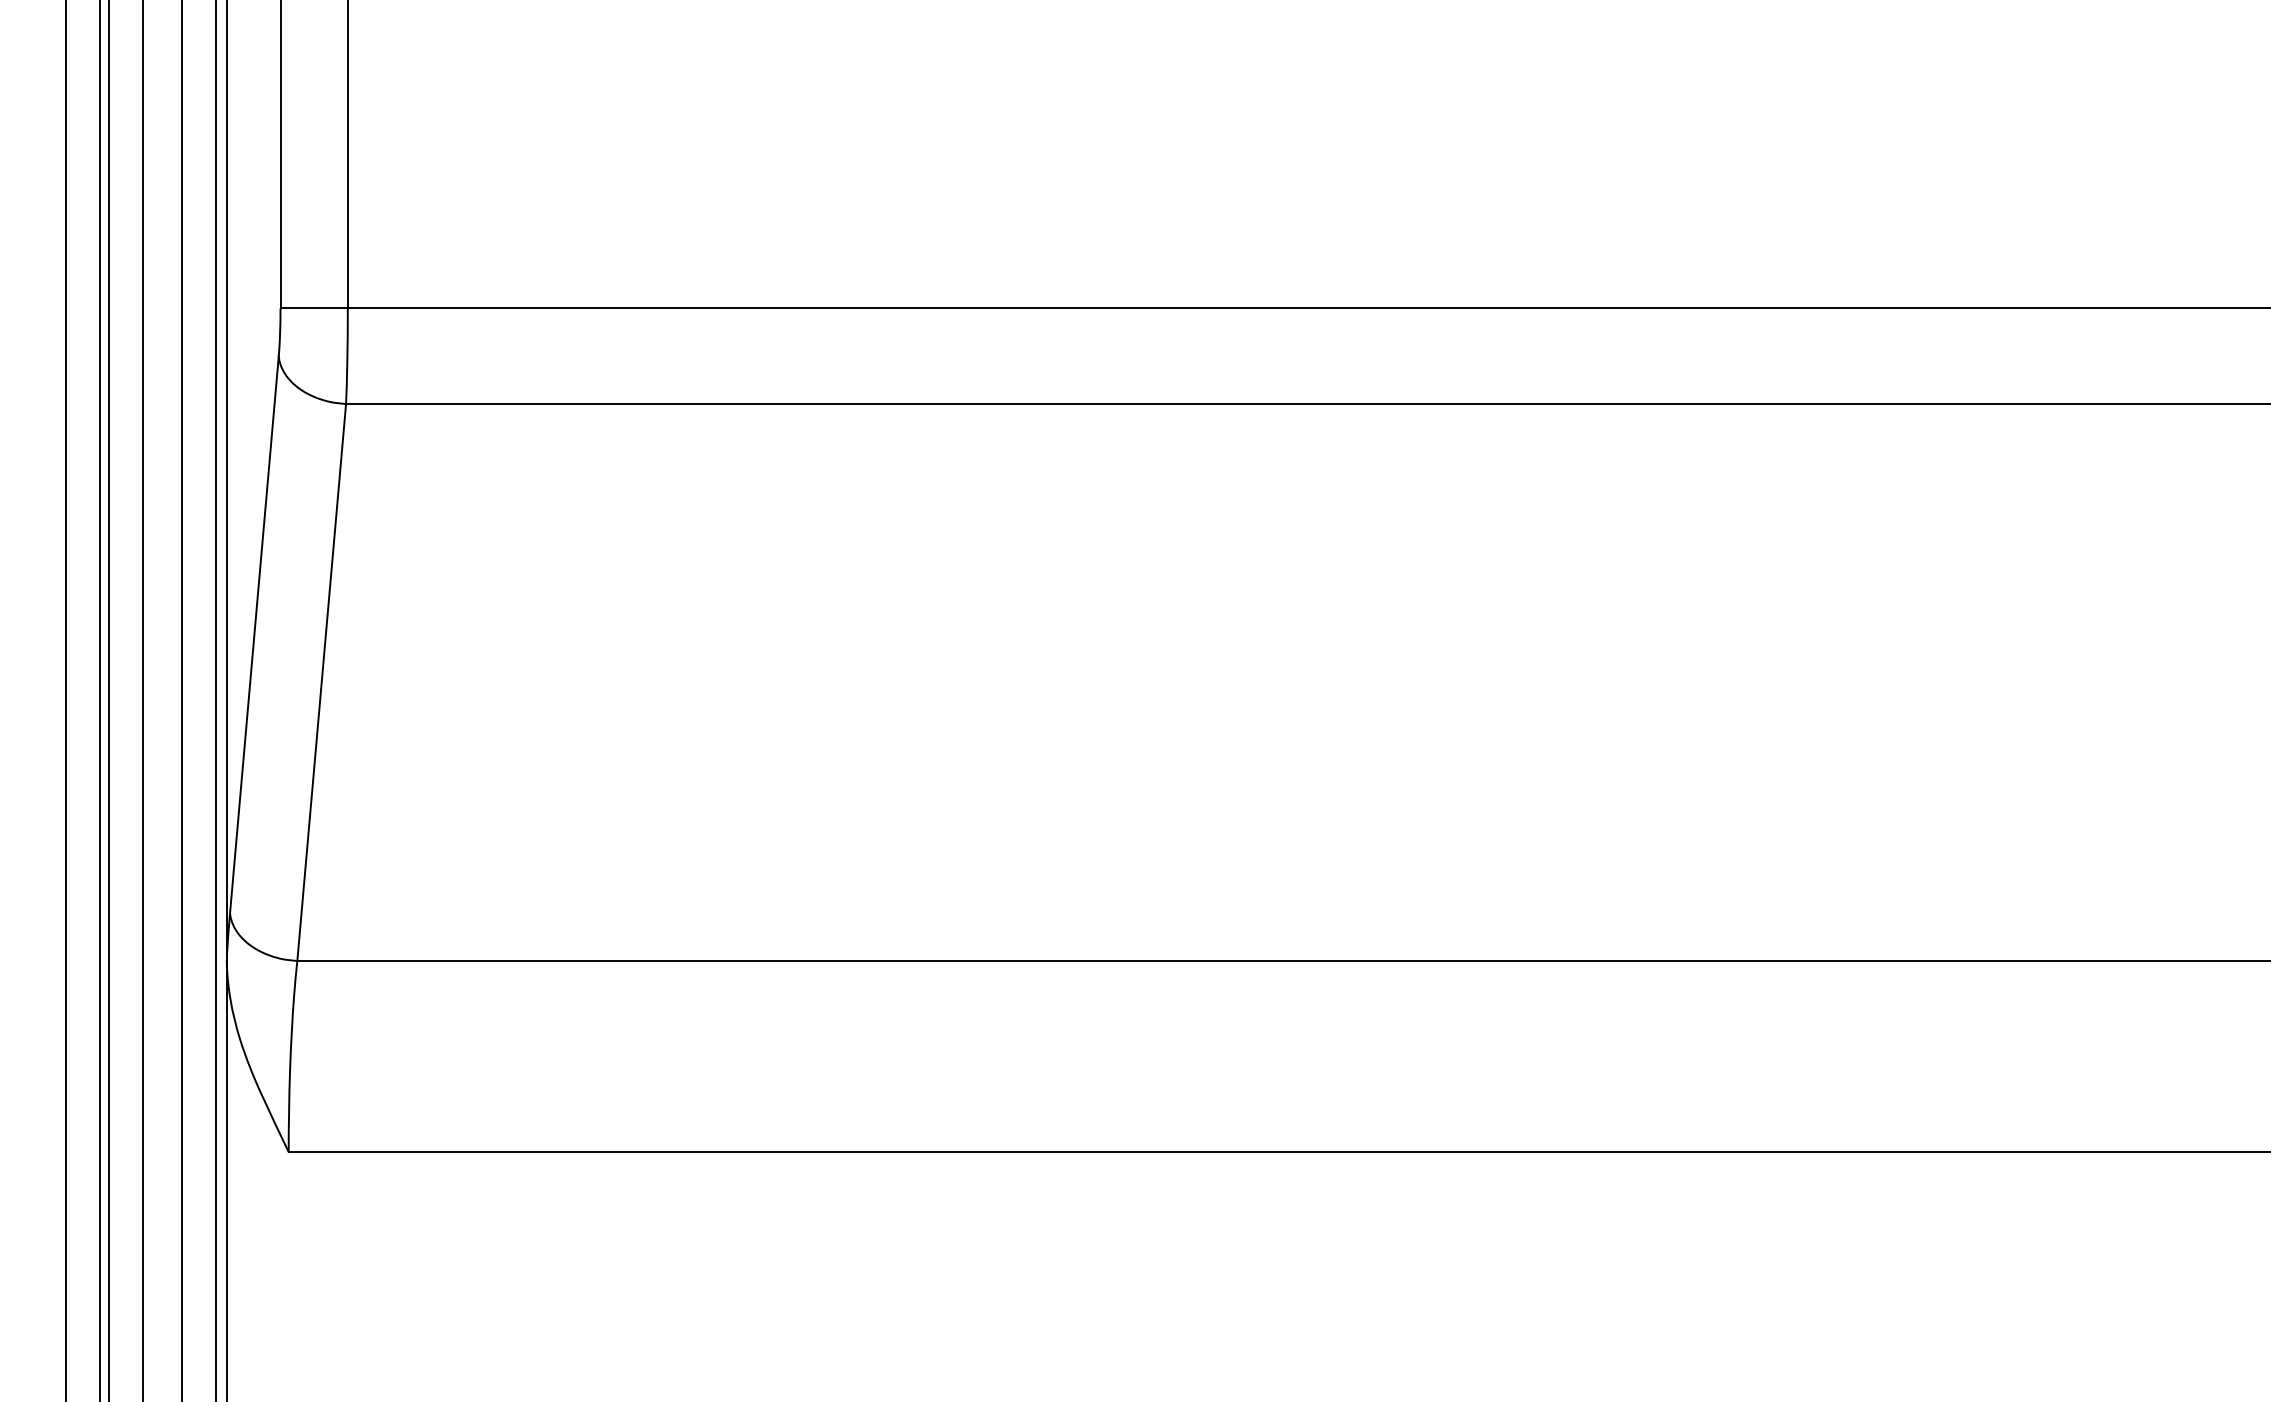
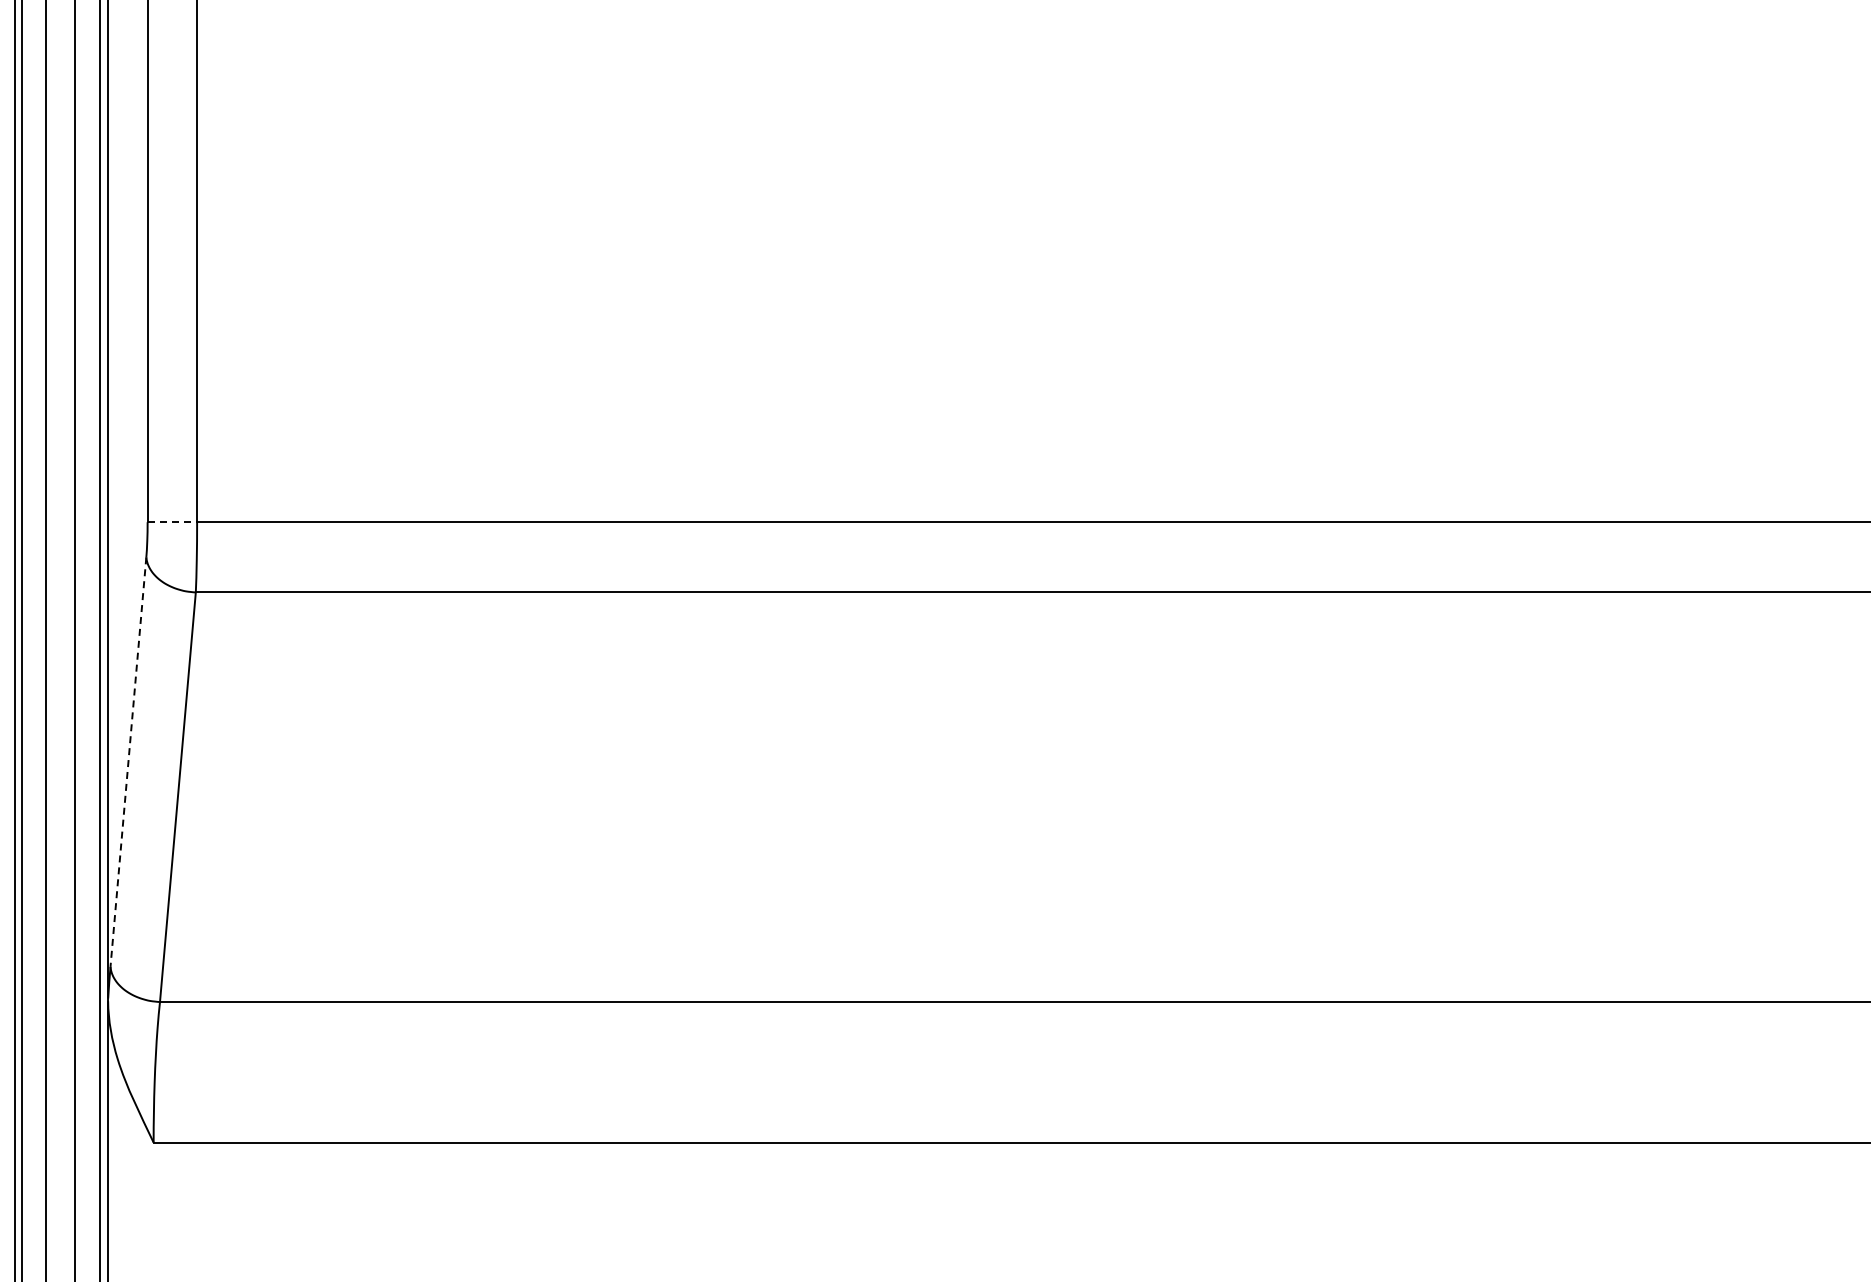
line: (314, 308) -> (172, 522), solid -> dashed
line: (254, 635) -> (128, 762), solid -> dashed

